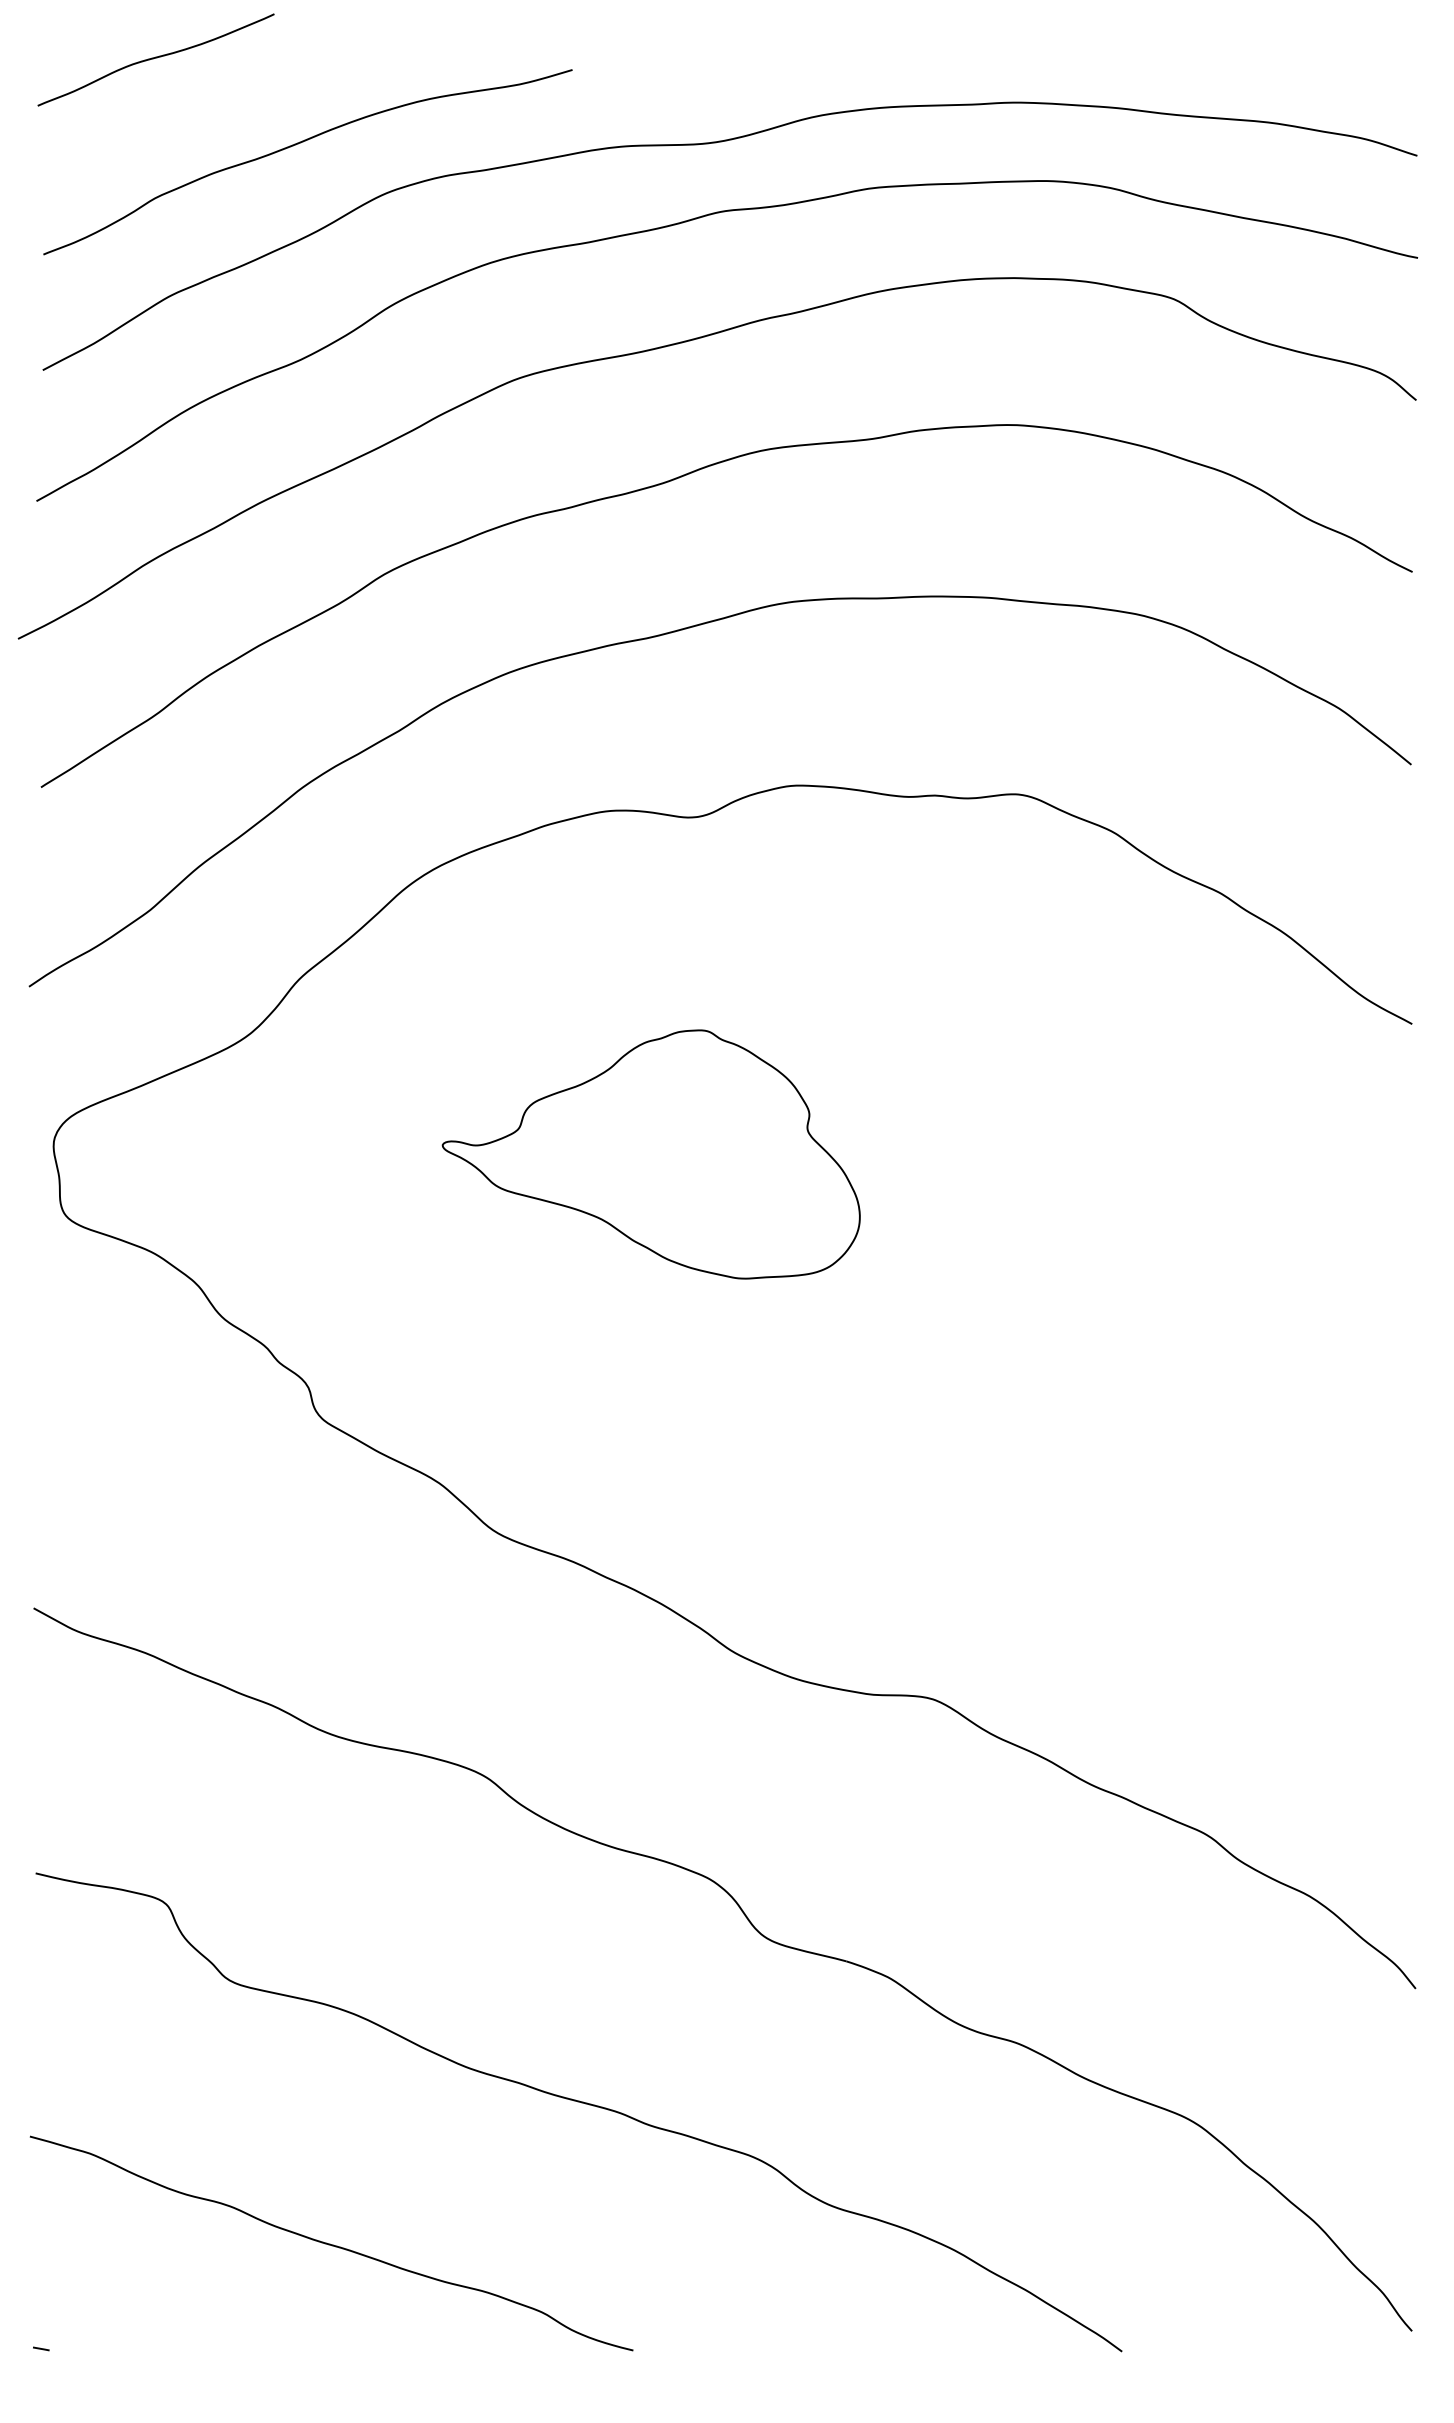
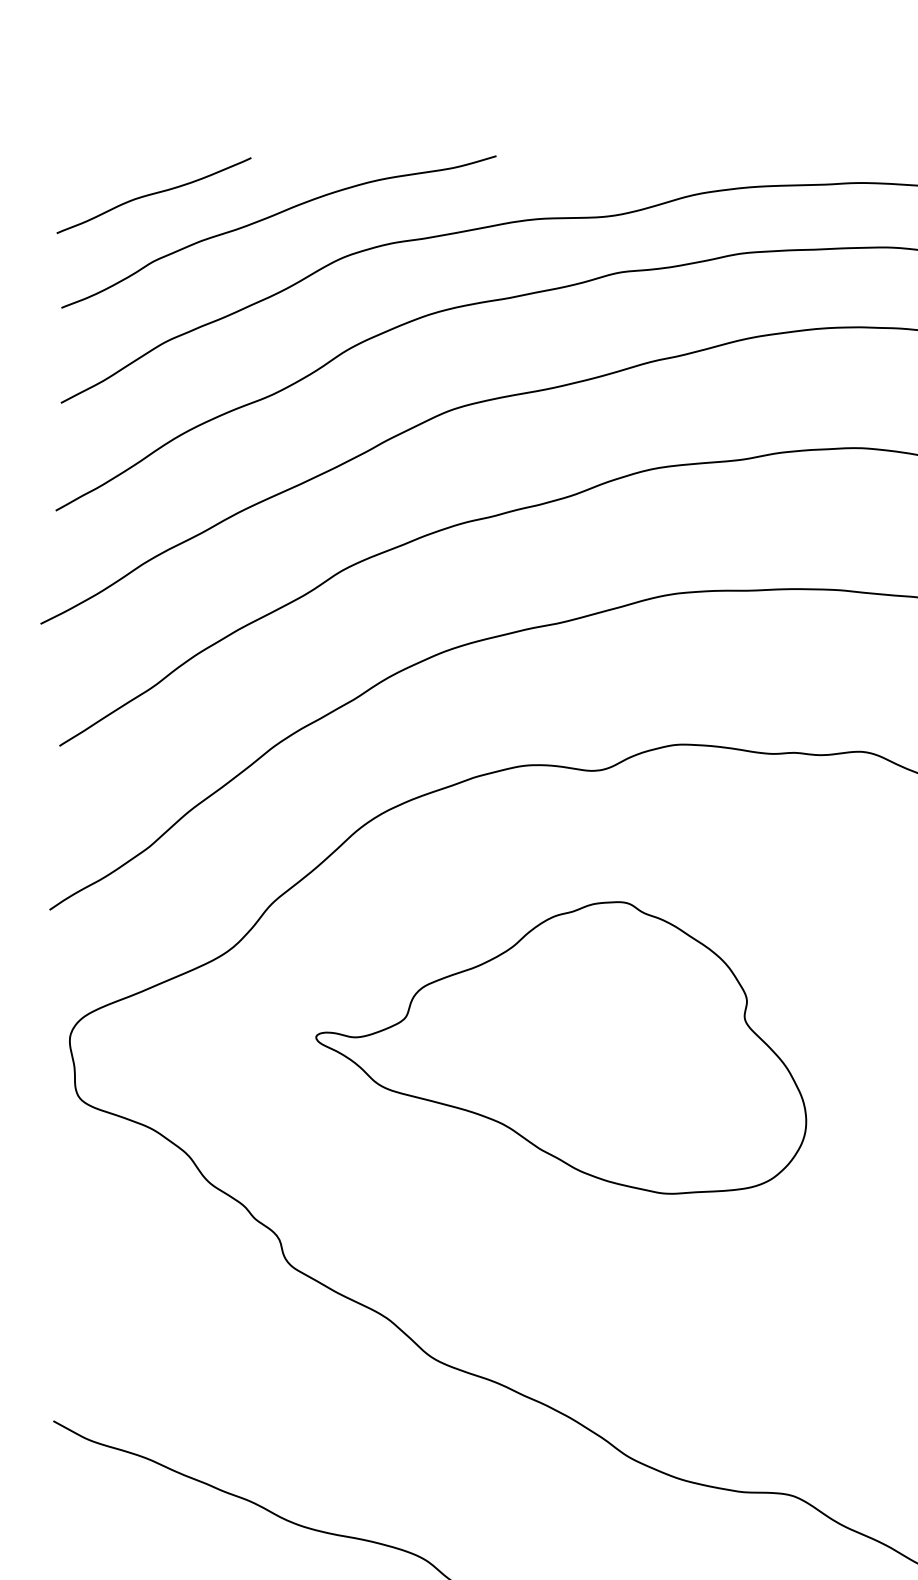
curve: (155, 58) -> (153, 194), moved
part: (651, 1154) -> (561, 1047), size x1.43

